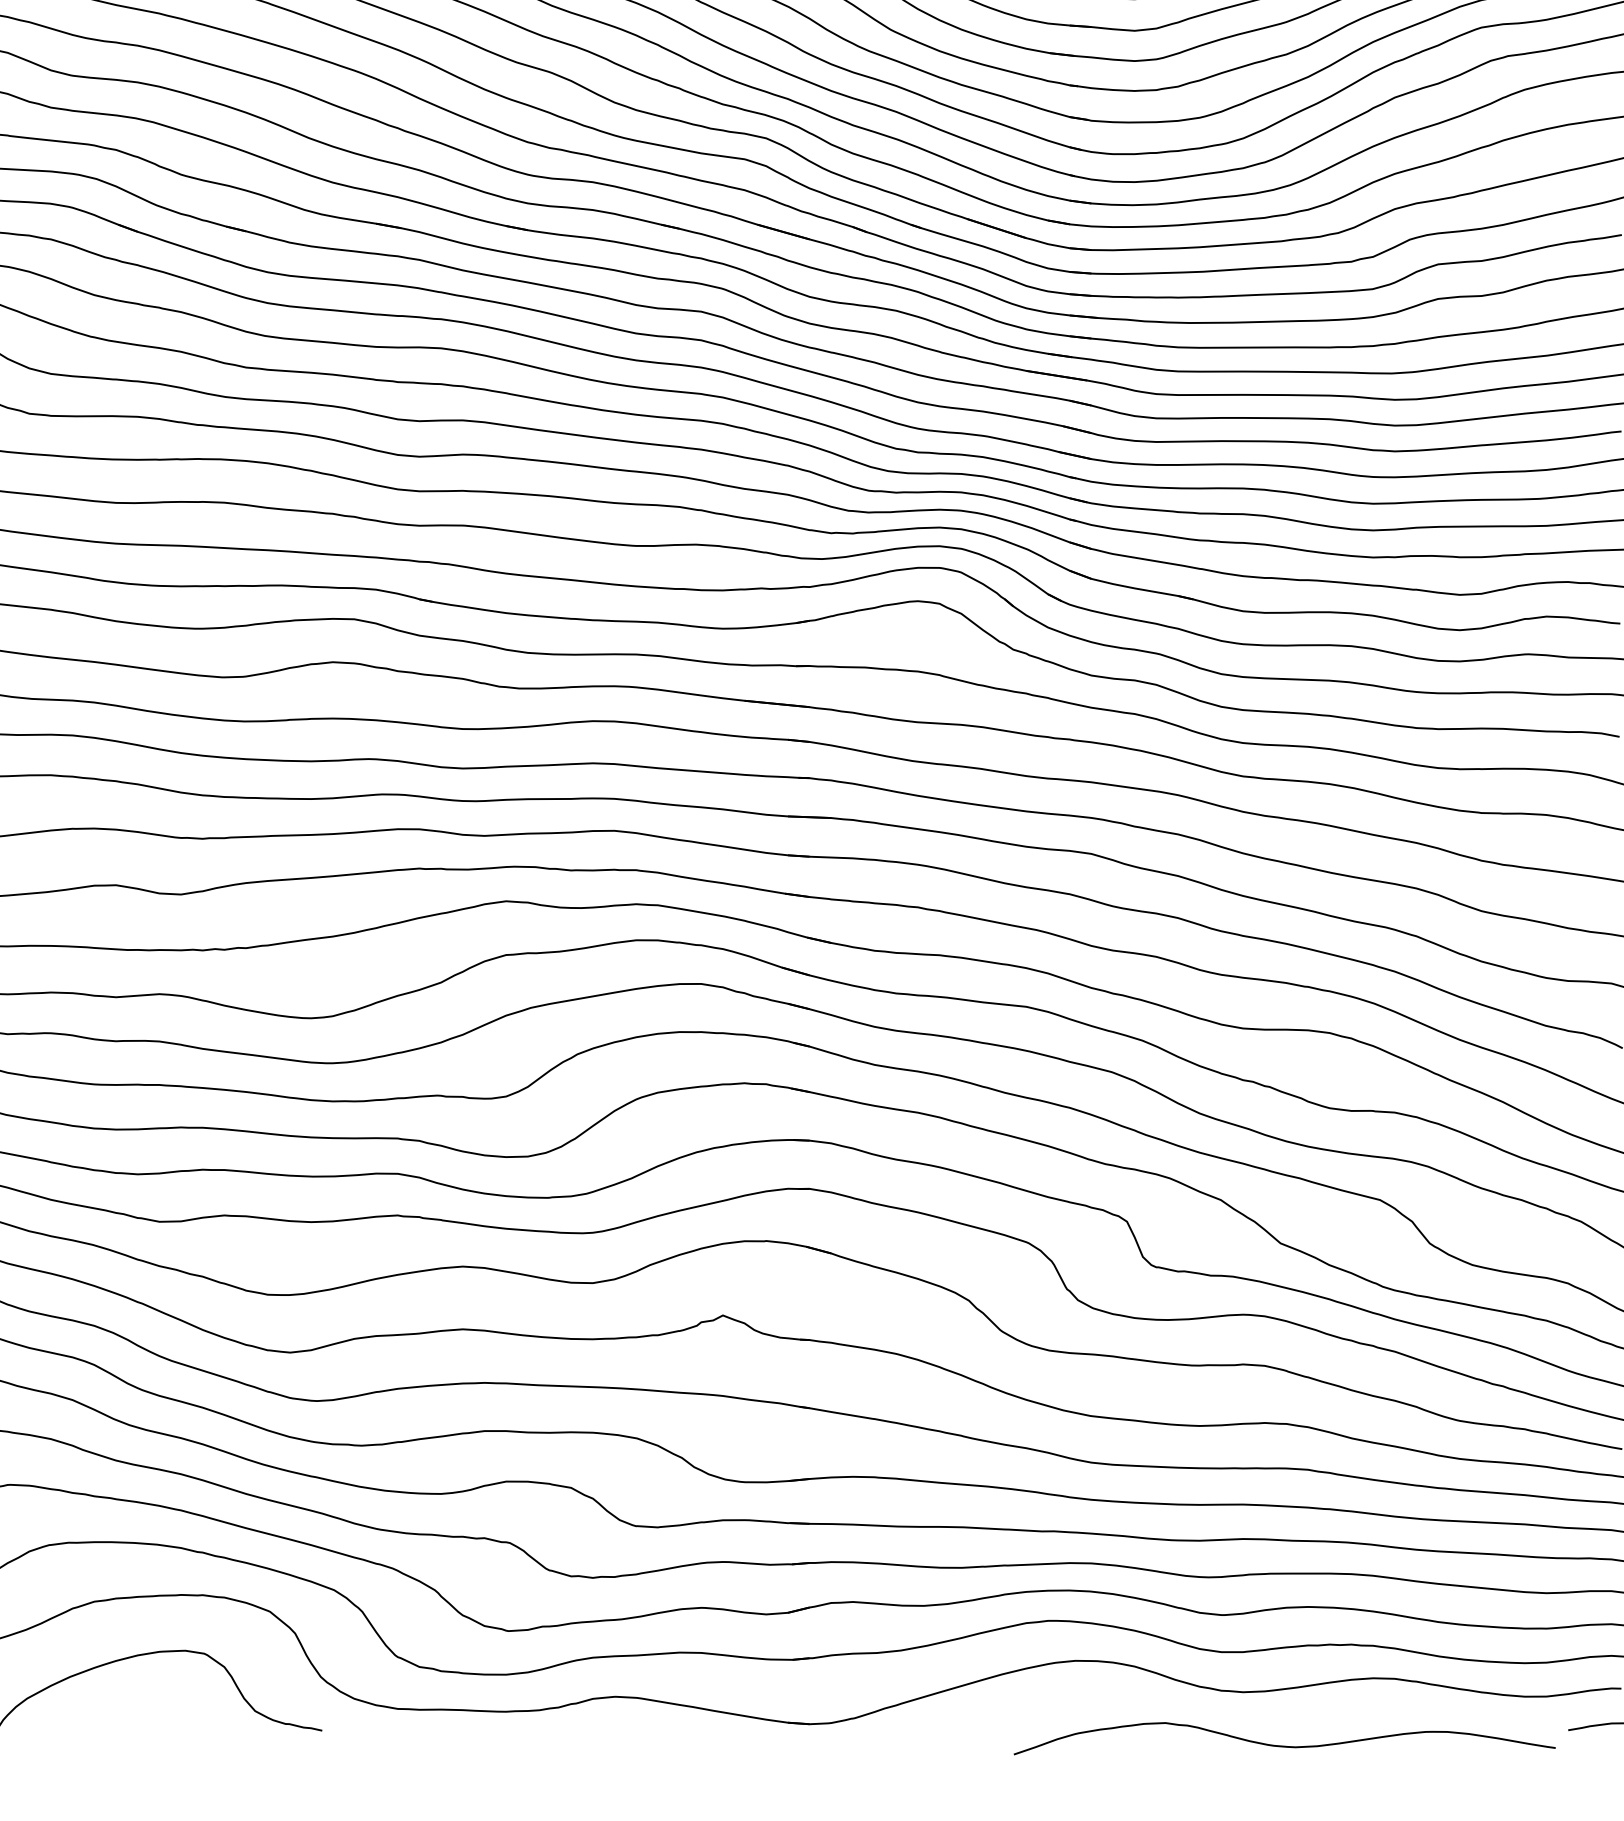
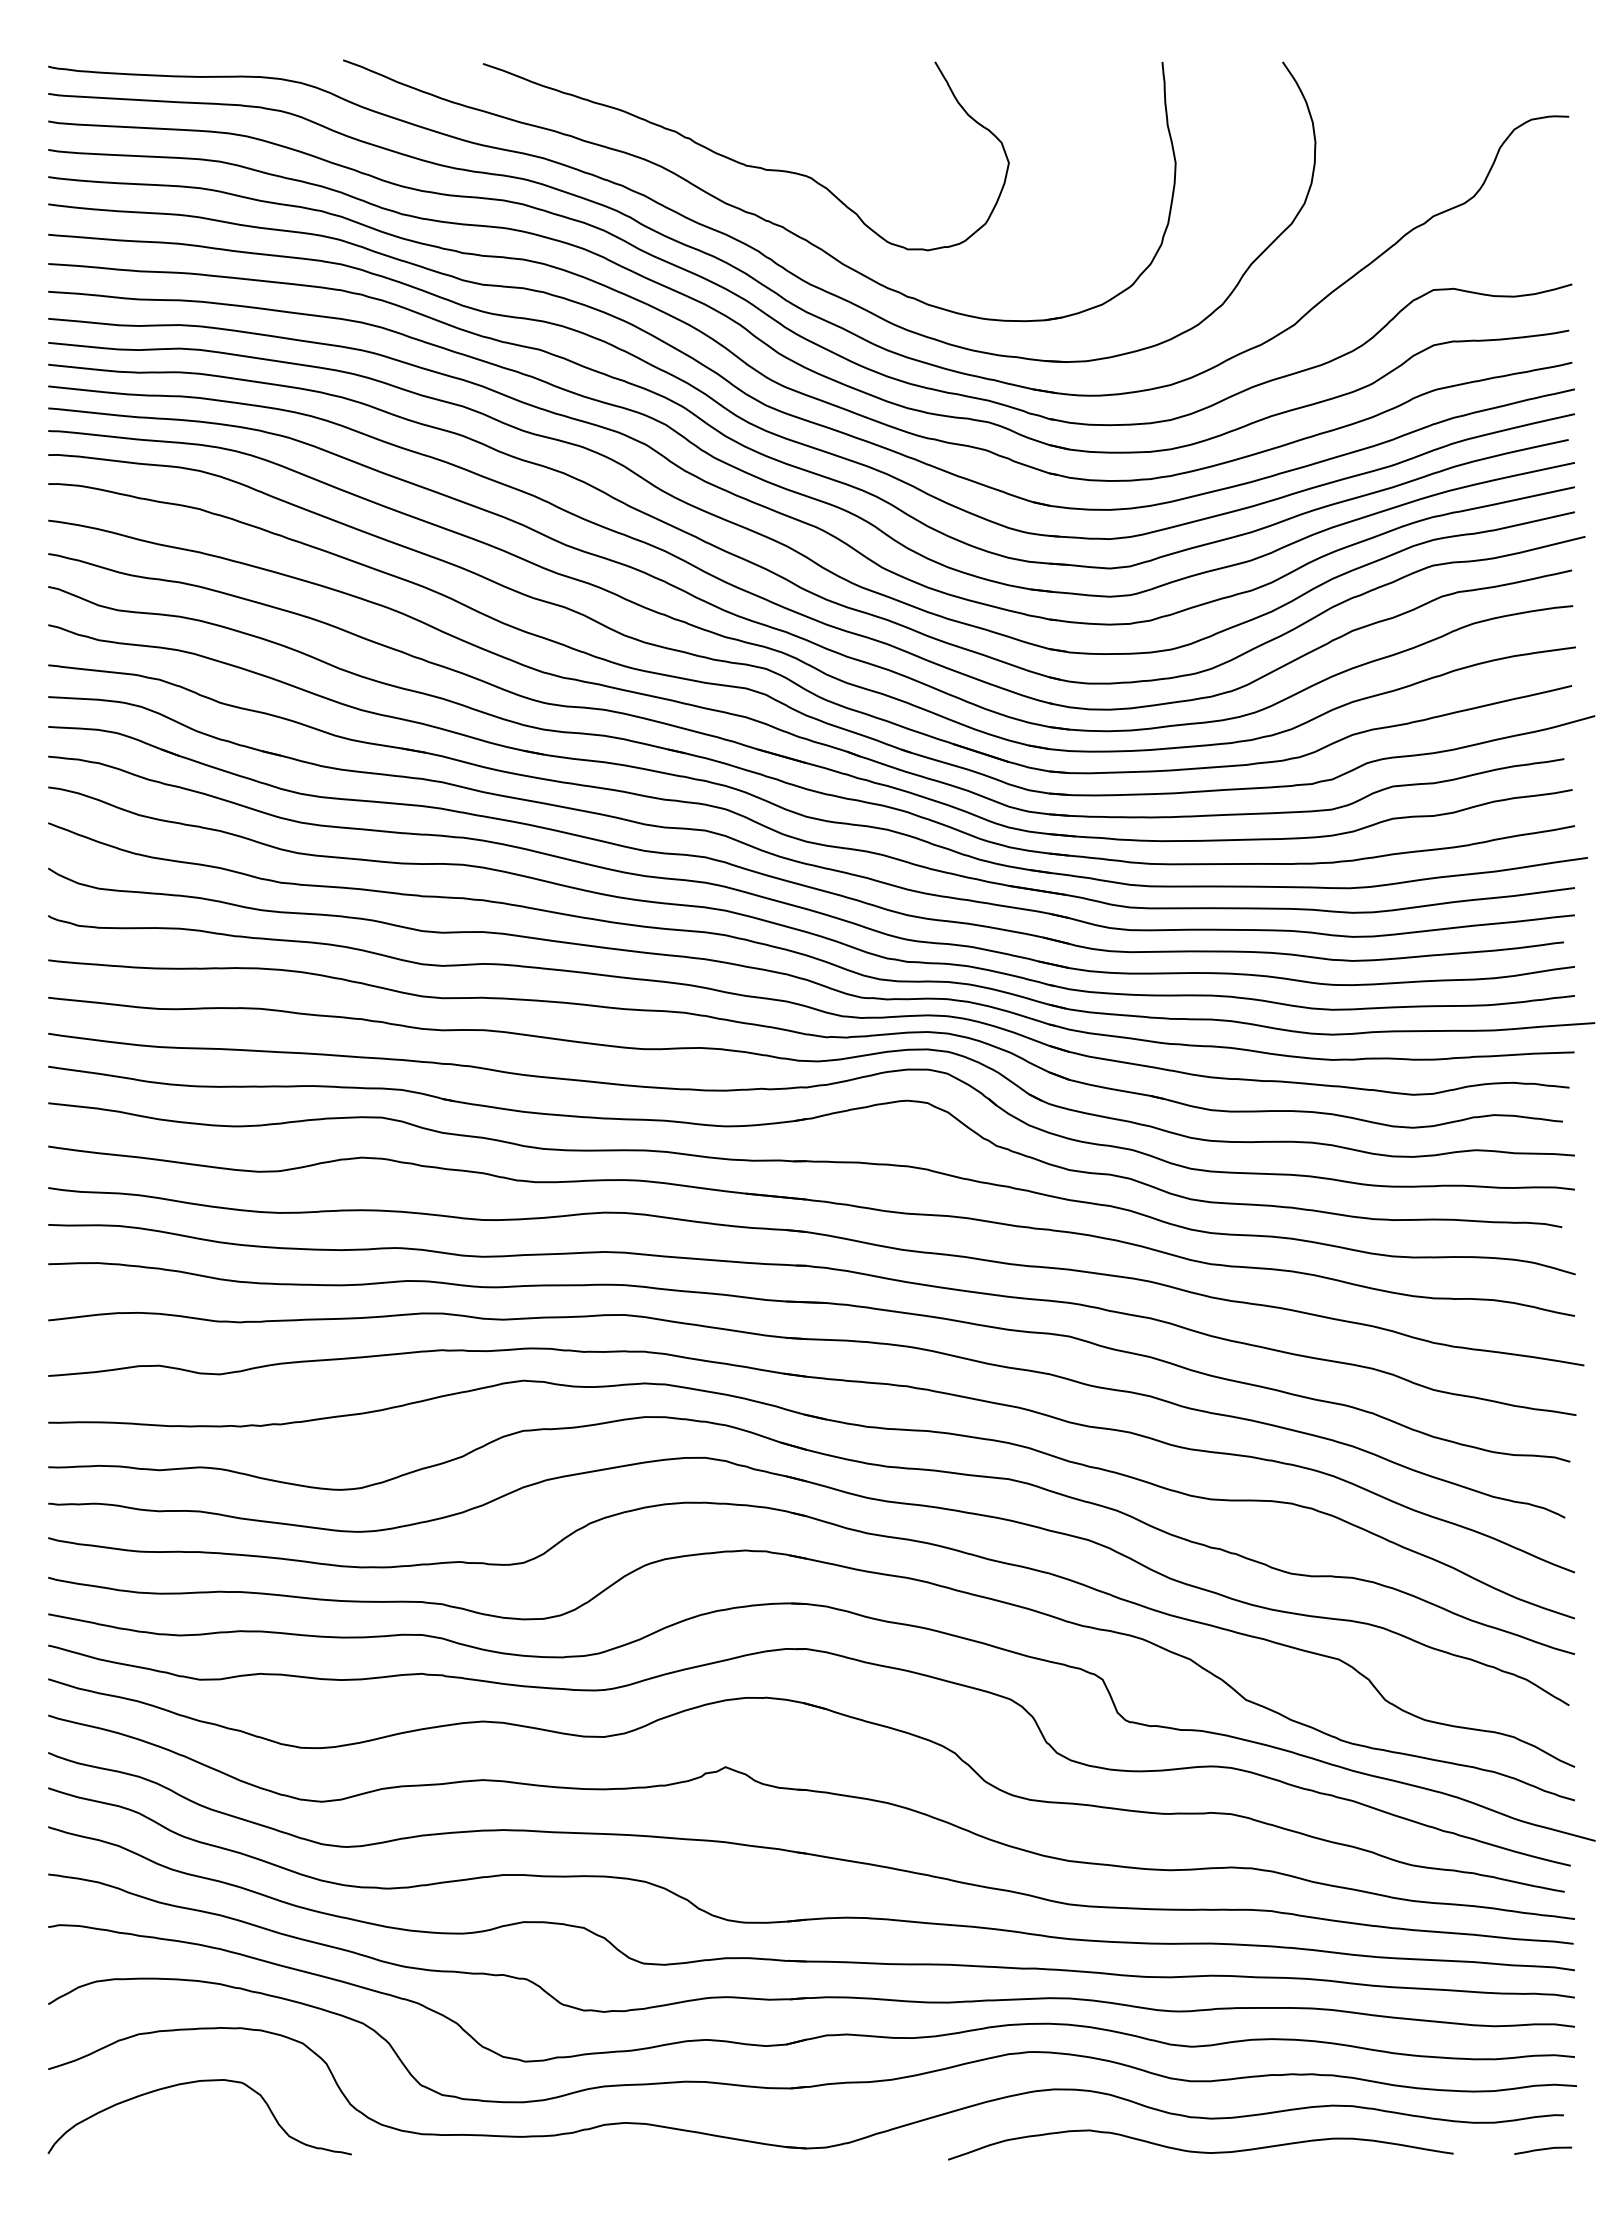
curve: (1284, 1745) -> (1200, 2151), moved

